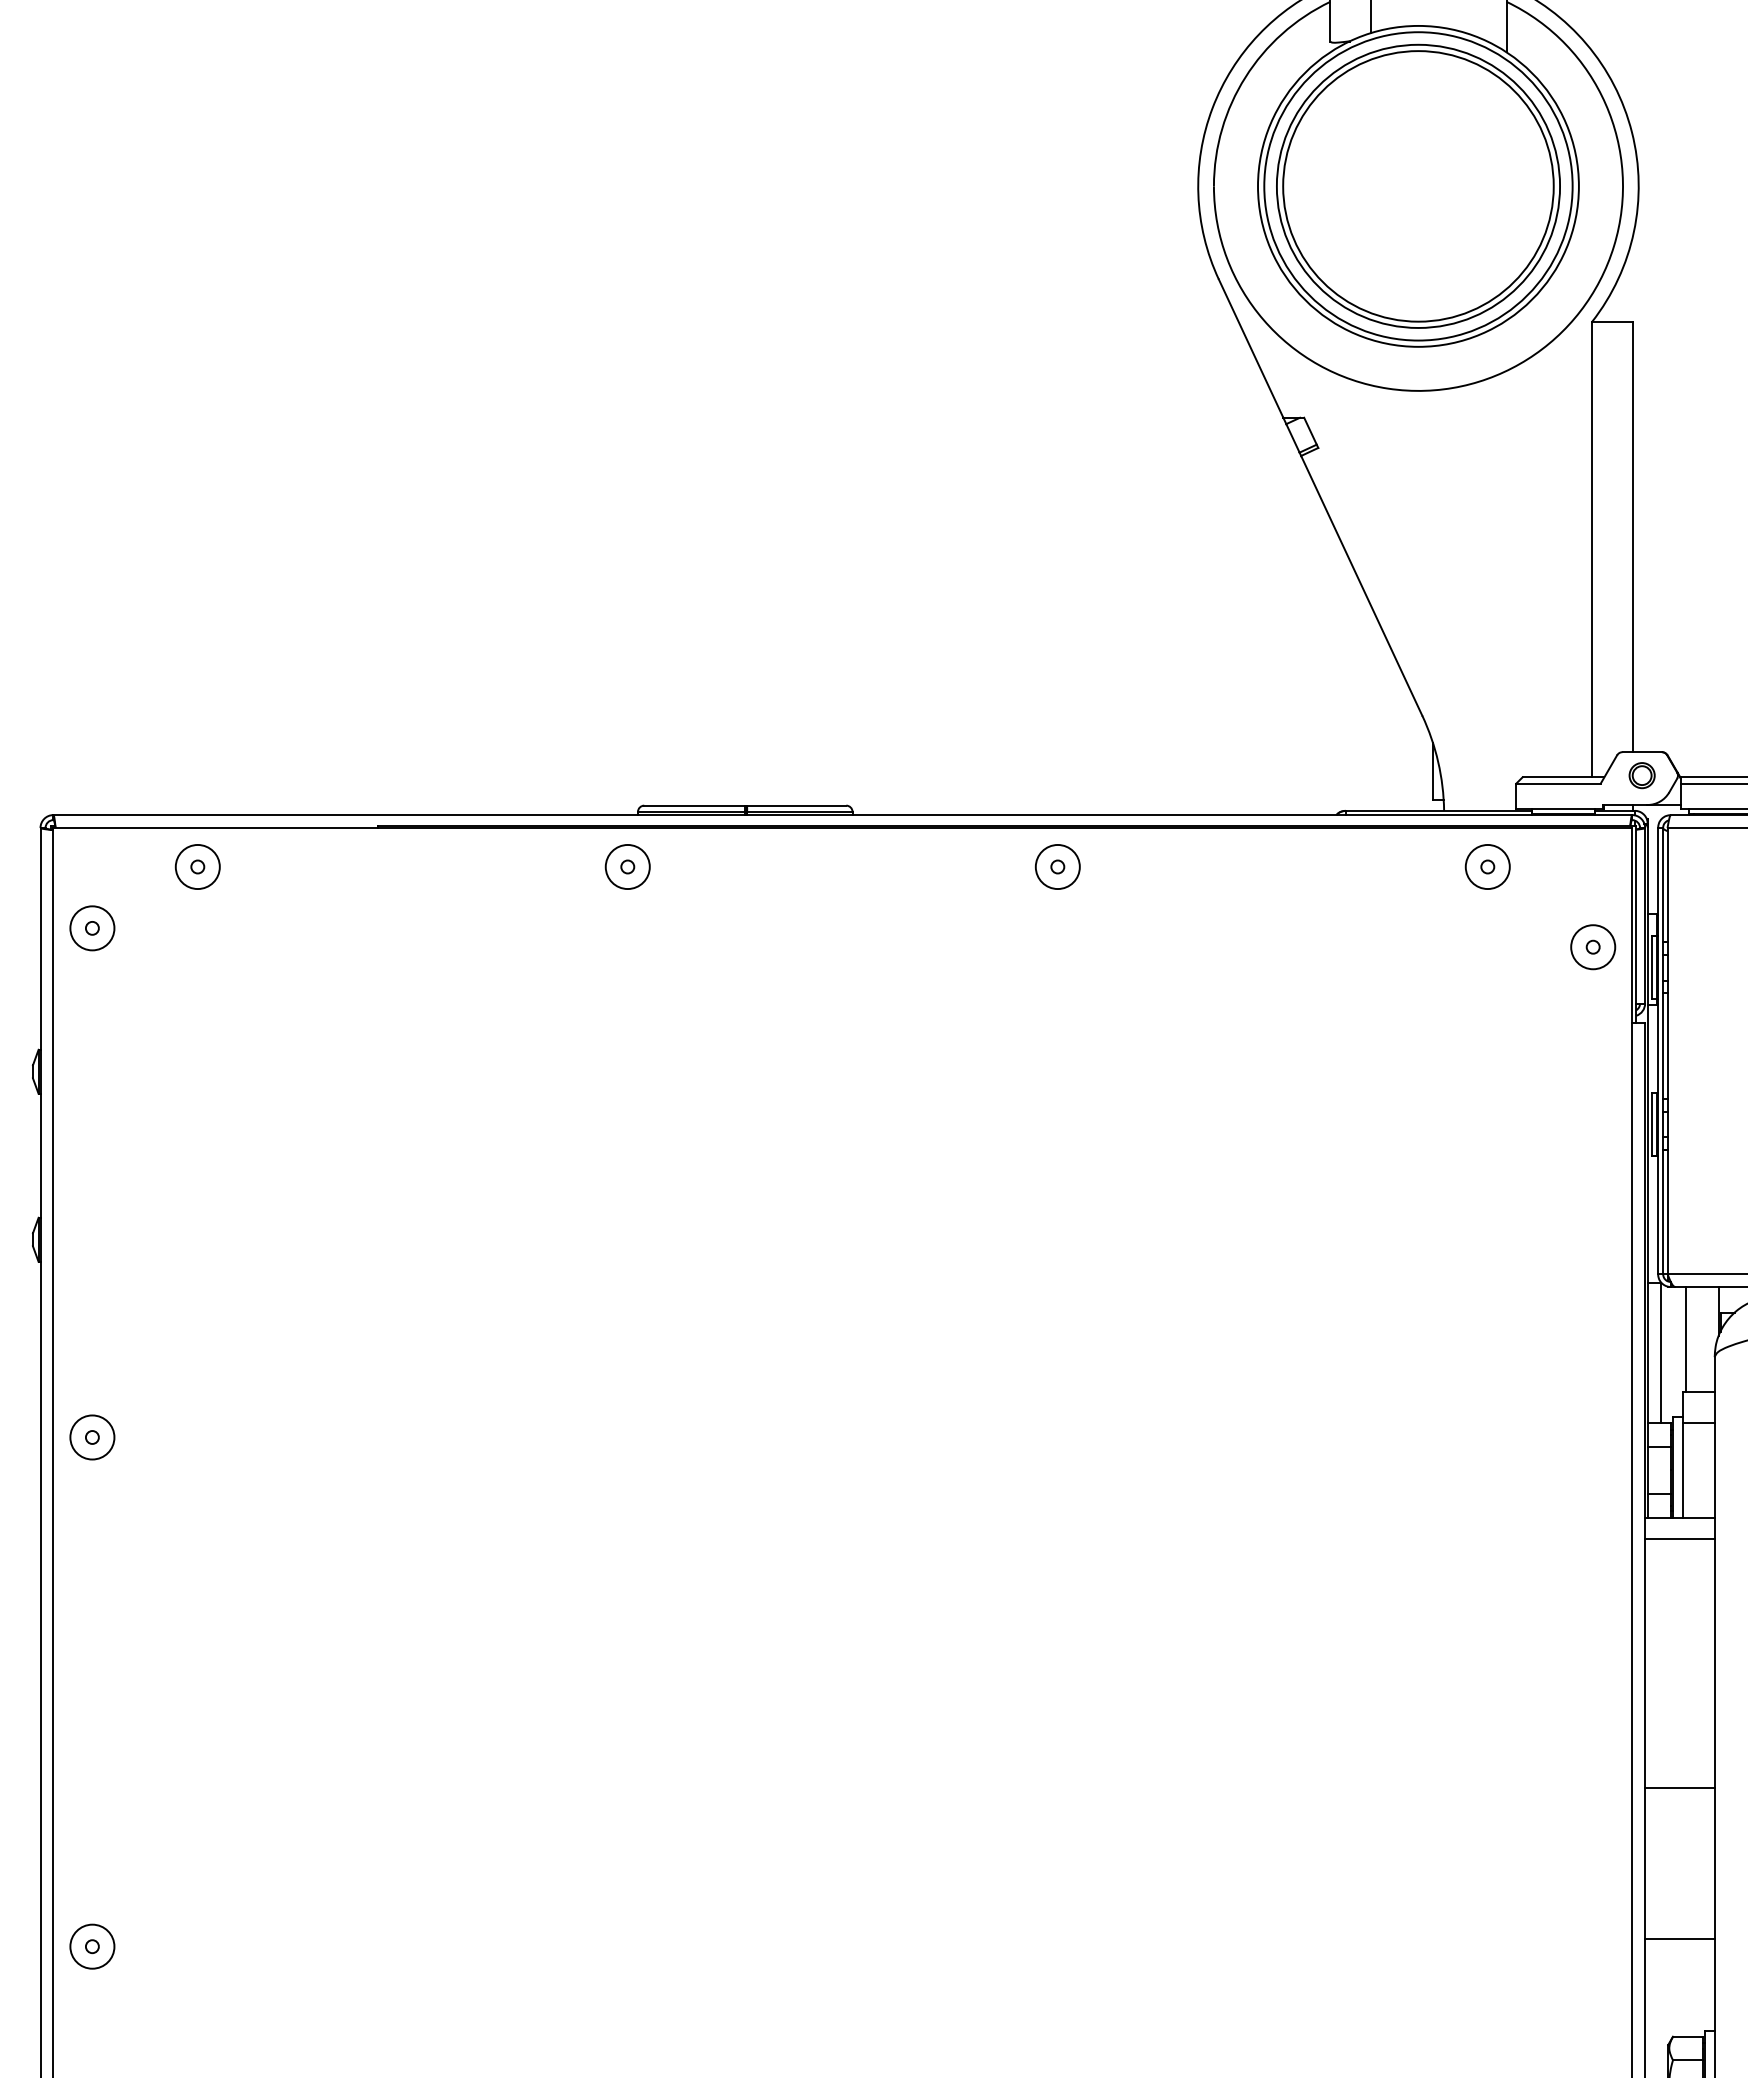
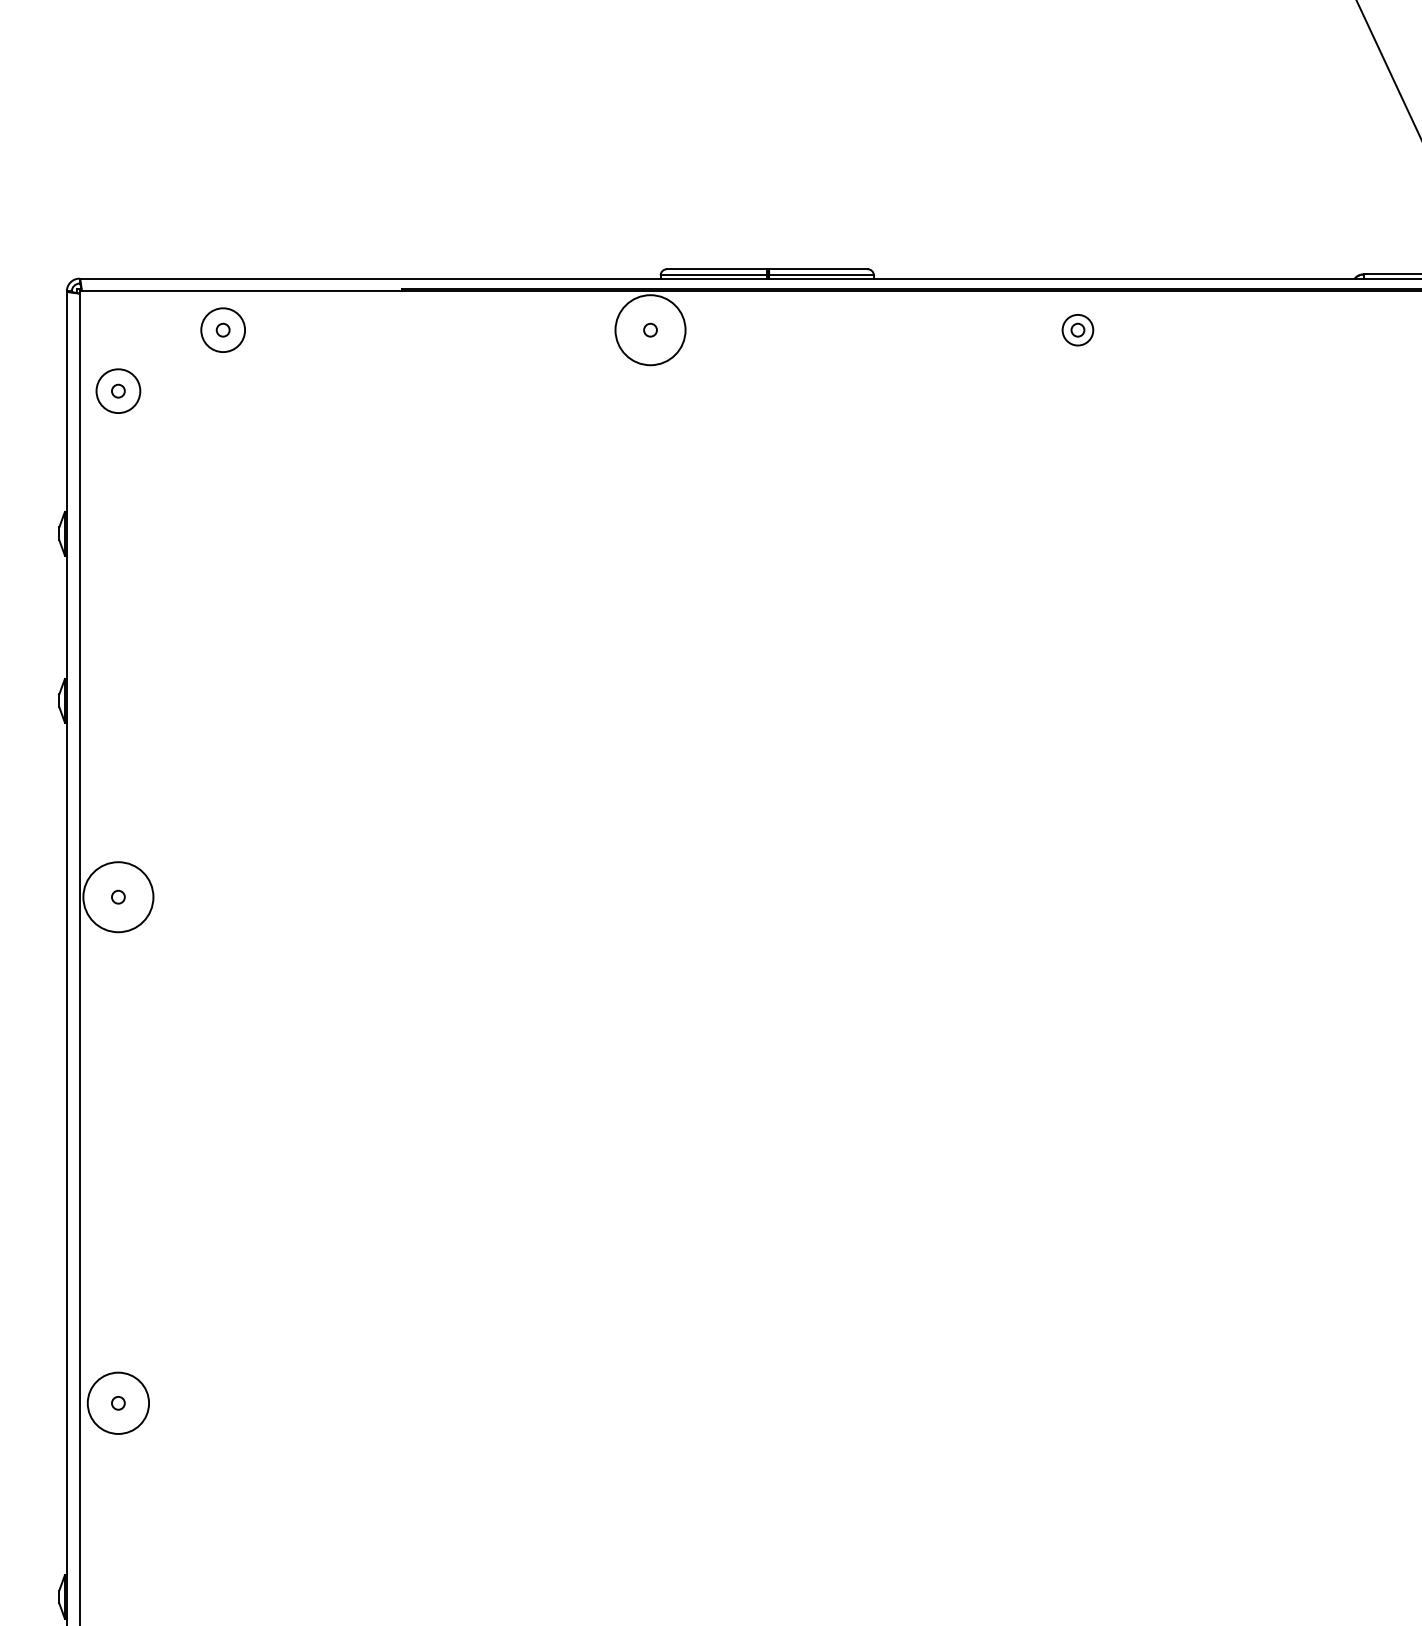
circle: (627, 866) -> (650, 329), size x1.6
circle: (1057, 866) -> (1077, 329), size x0.7
circle: (92, 1437) -> (118, 897), size x1.6
circle: (92, 1946) -> (118, 1403), size x1.4

